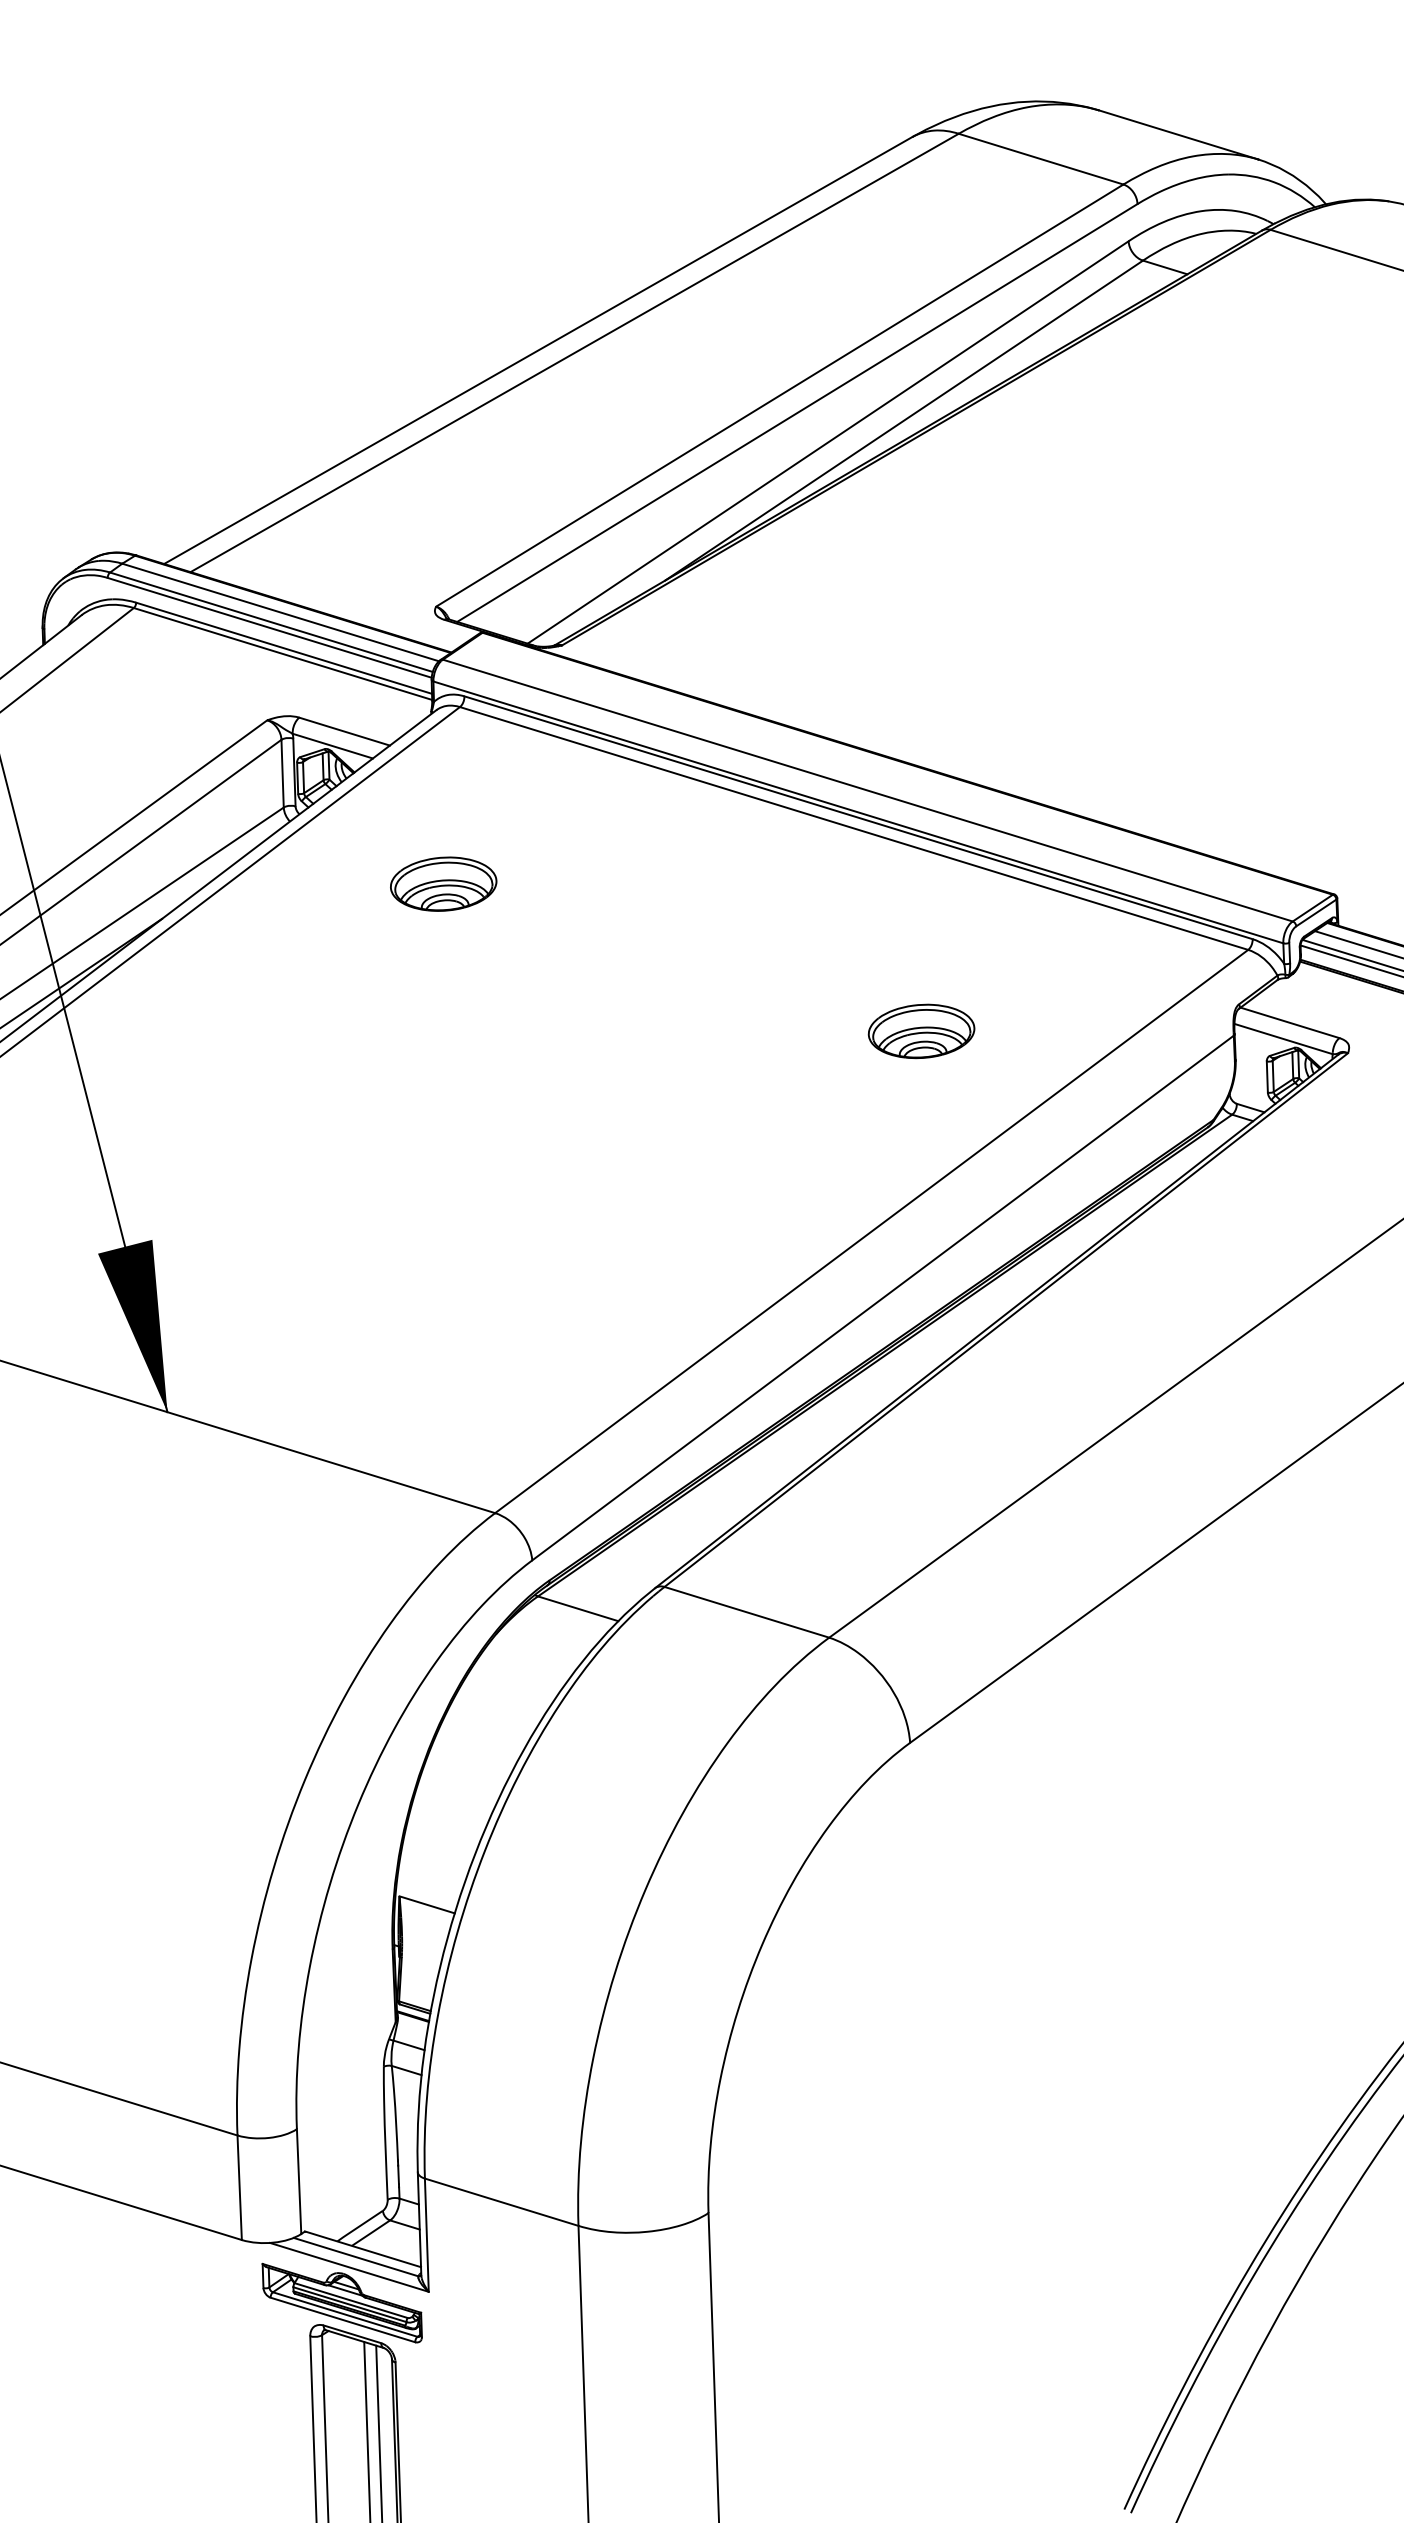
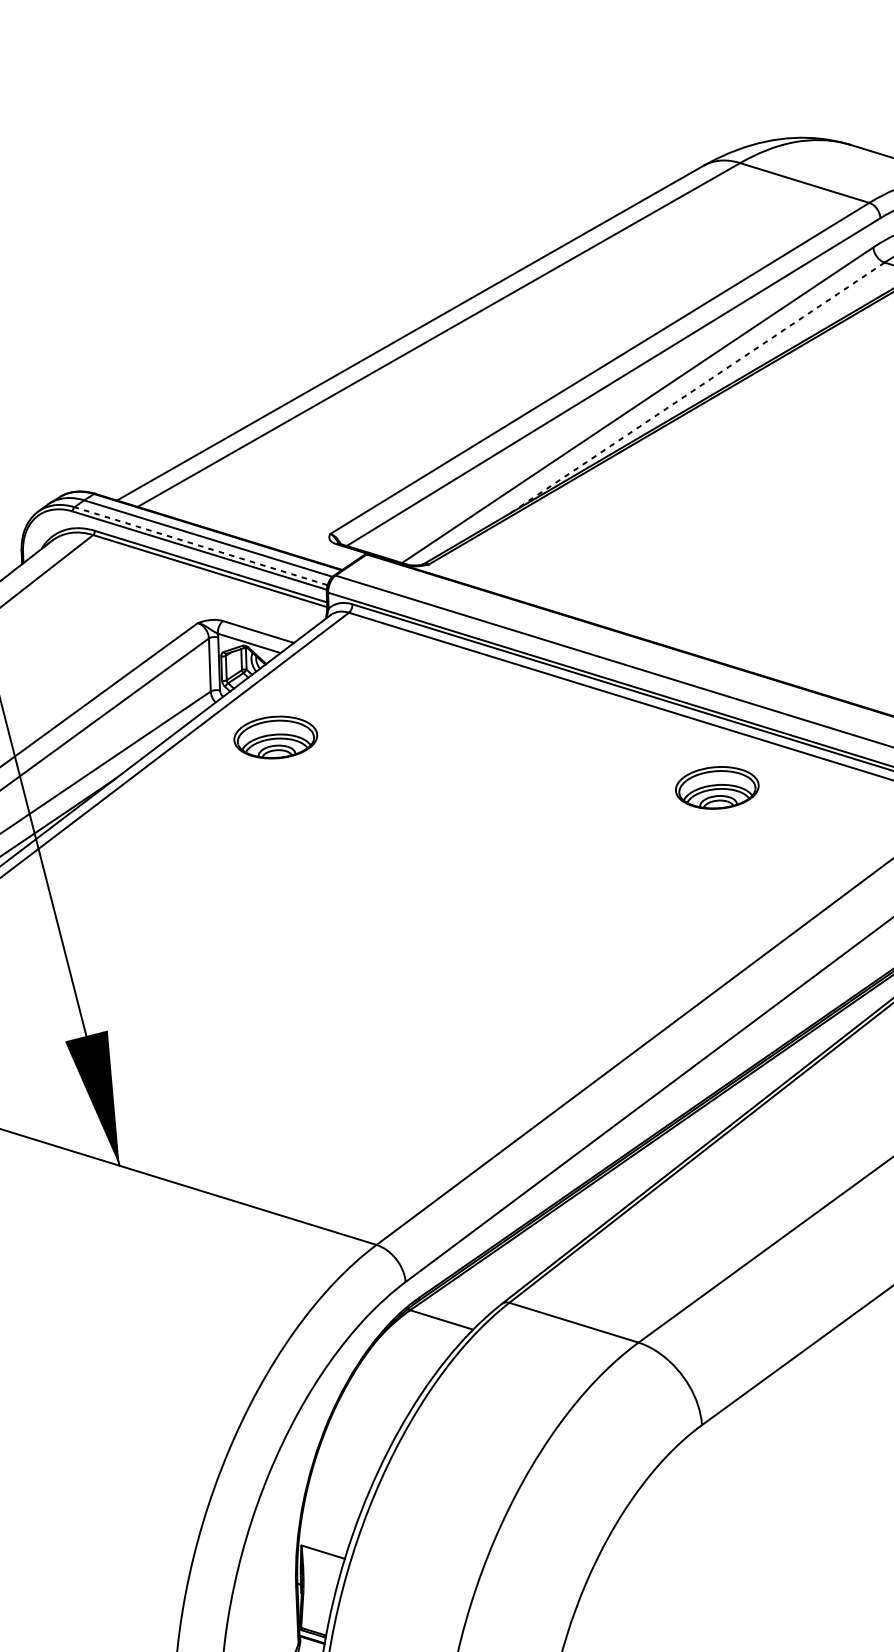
line: (904, 420) -> (697, 387), solid -> dashed
line: (271, 622) -> (201, 546), solid -> dashed
part: (443, 883) -> (275, 736), moved
part: (921, 1031) -> (717, 787), moved

